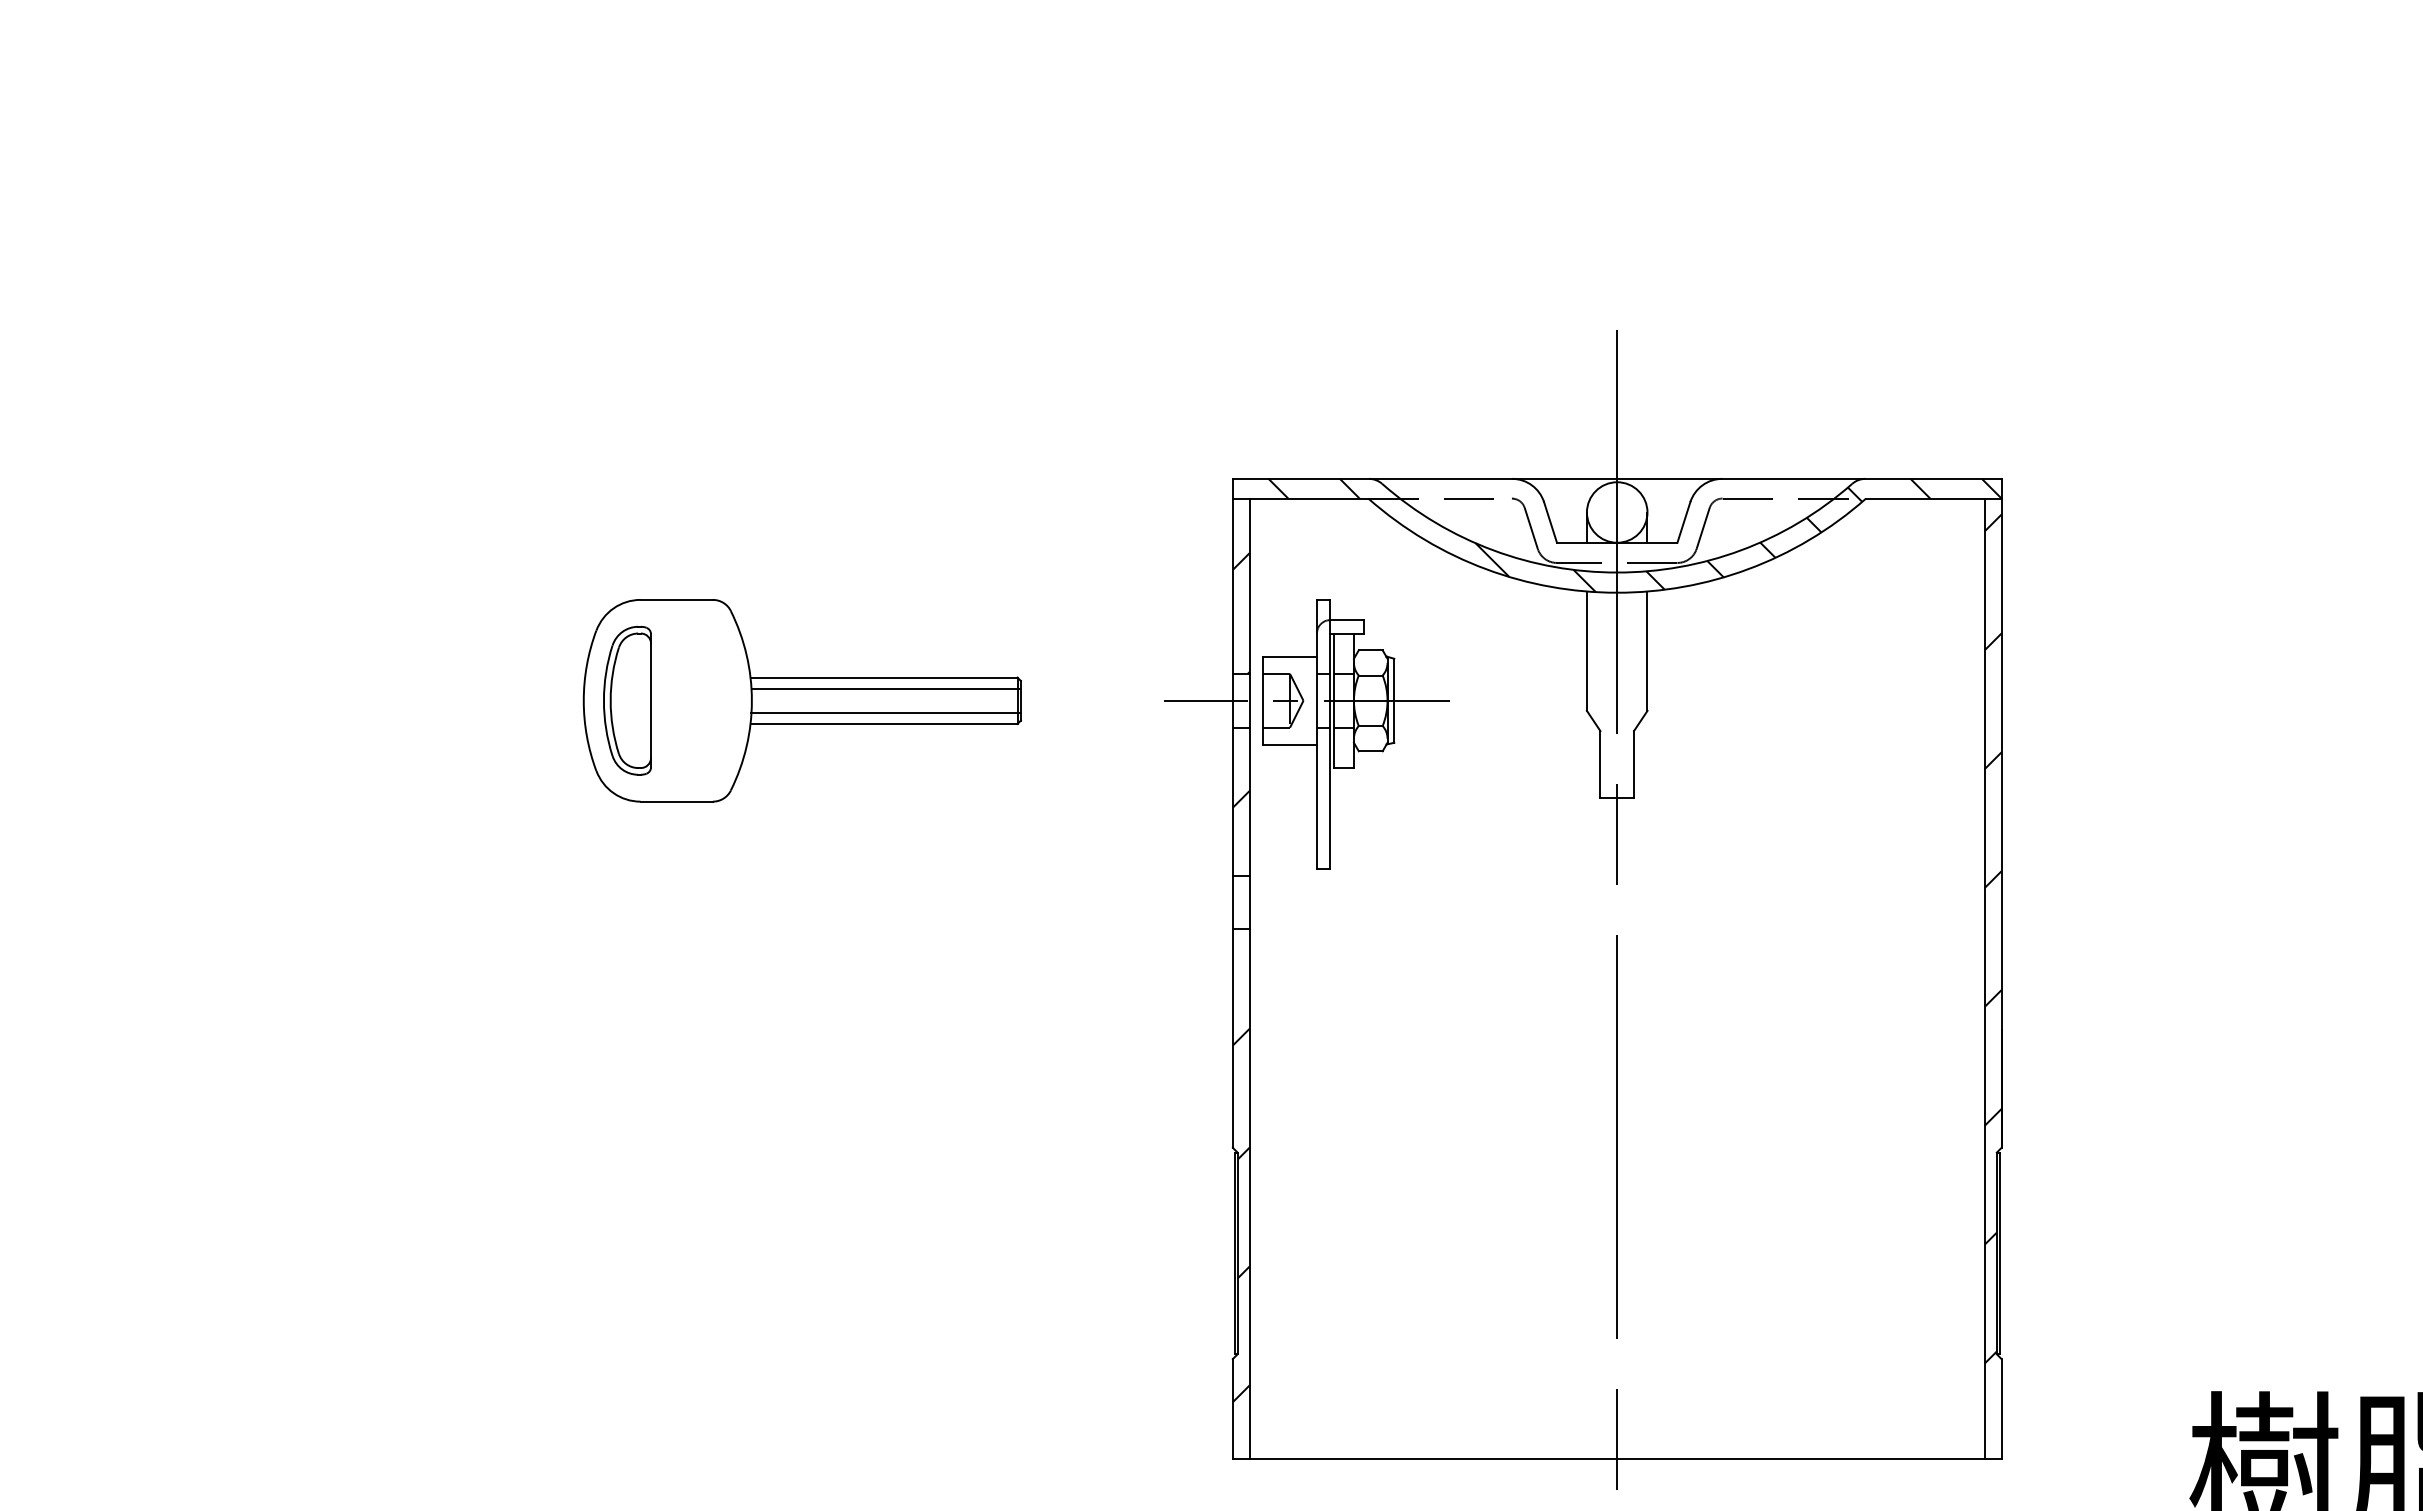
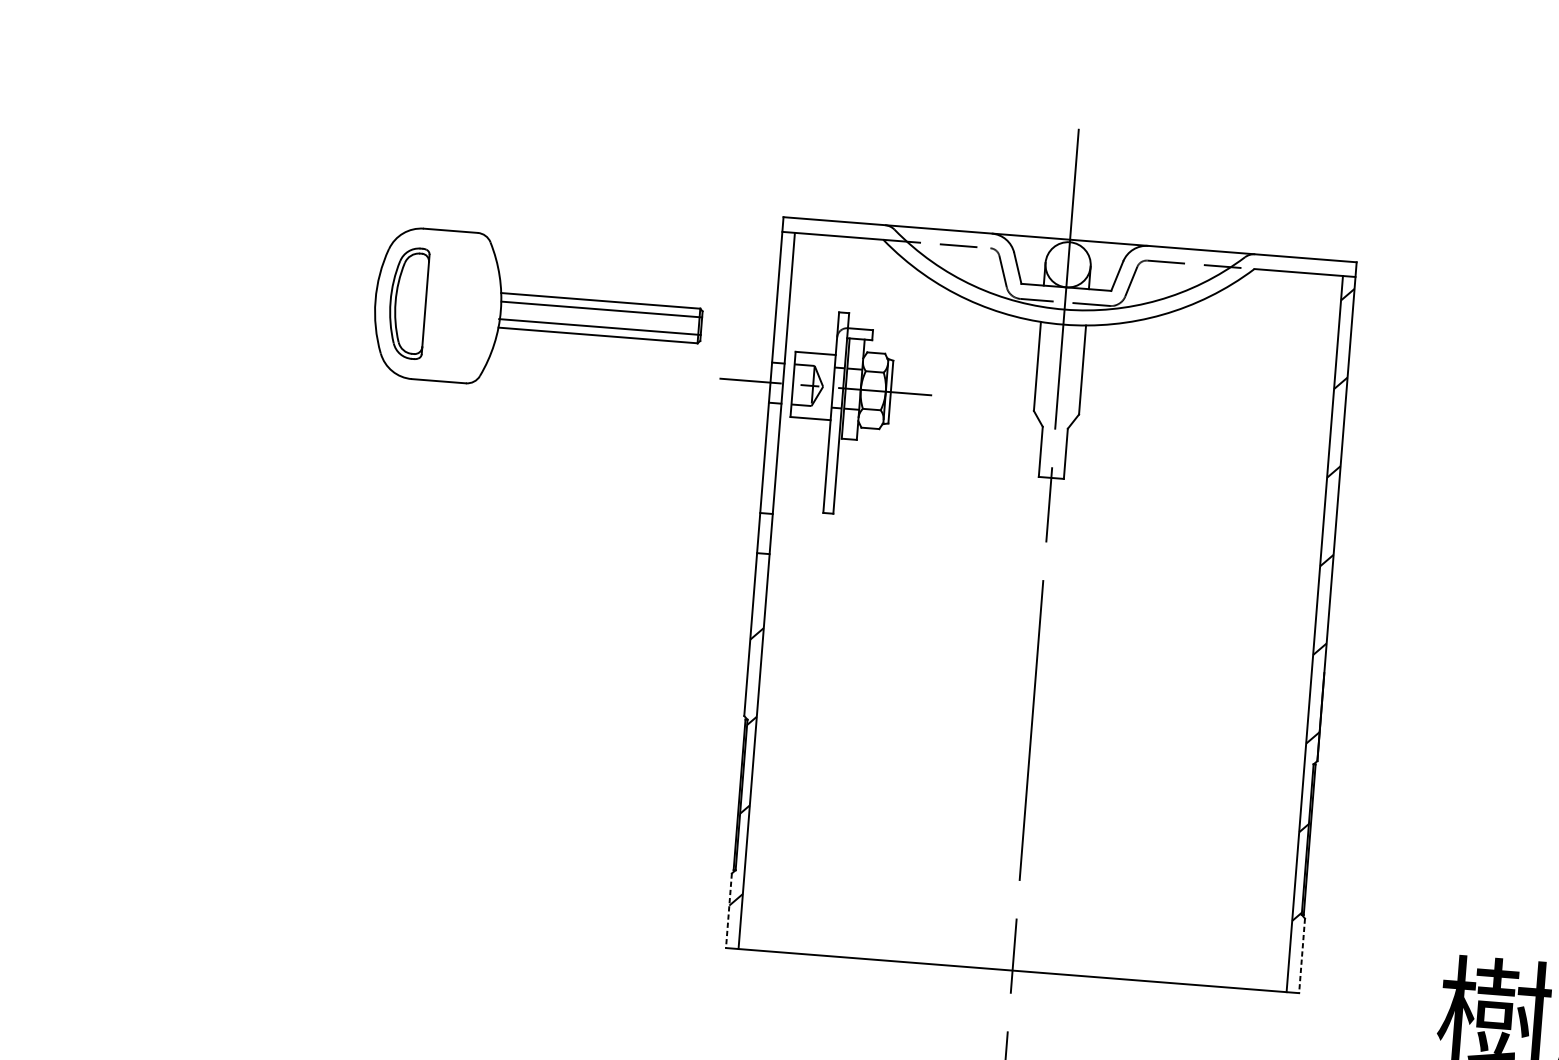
hatch: (1634, 535) -> (1079, 282), removed
hatch: (1240, 613) -> (781, 318), removed
part: (801, 700) -> (537, 313), moved
hatch: (1240, 798) -> (770, 455), removed
line: (1232, 1409) -> (728, 911), solid -> dashed
line: (2001, 1409) -> (1302, 956), solid -> dashed

